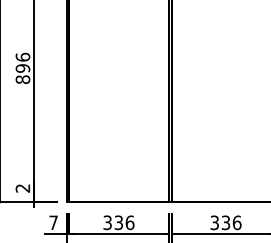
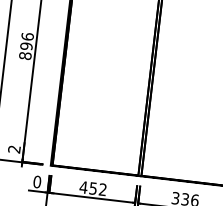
text: (53, 222) -> (37, 181), 7 -> 0
text: (118, 222) -> (93, 188), 336 -> 452

